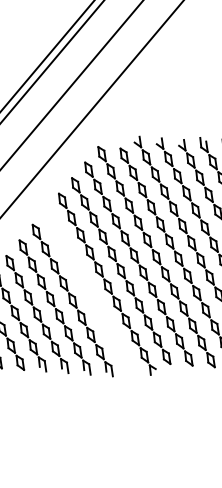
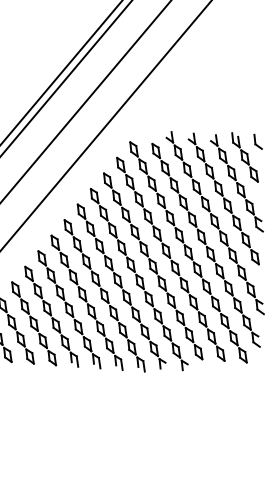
part: (89, 291) -> (121, 286), added

